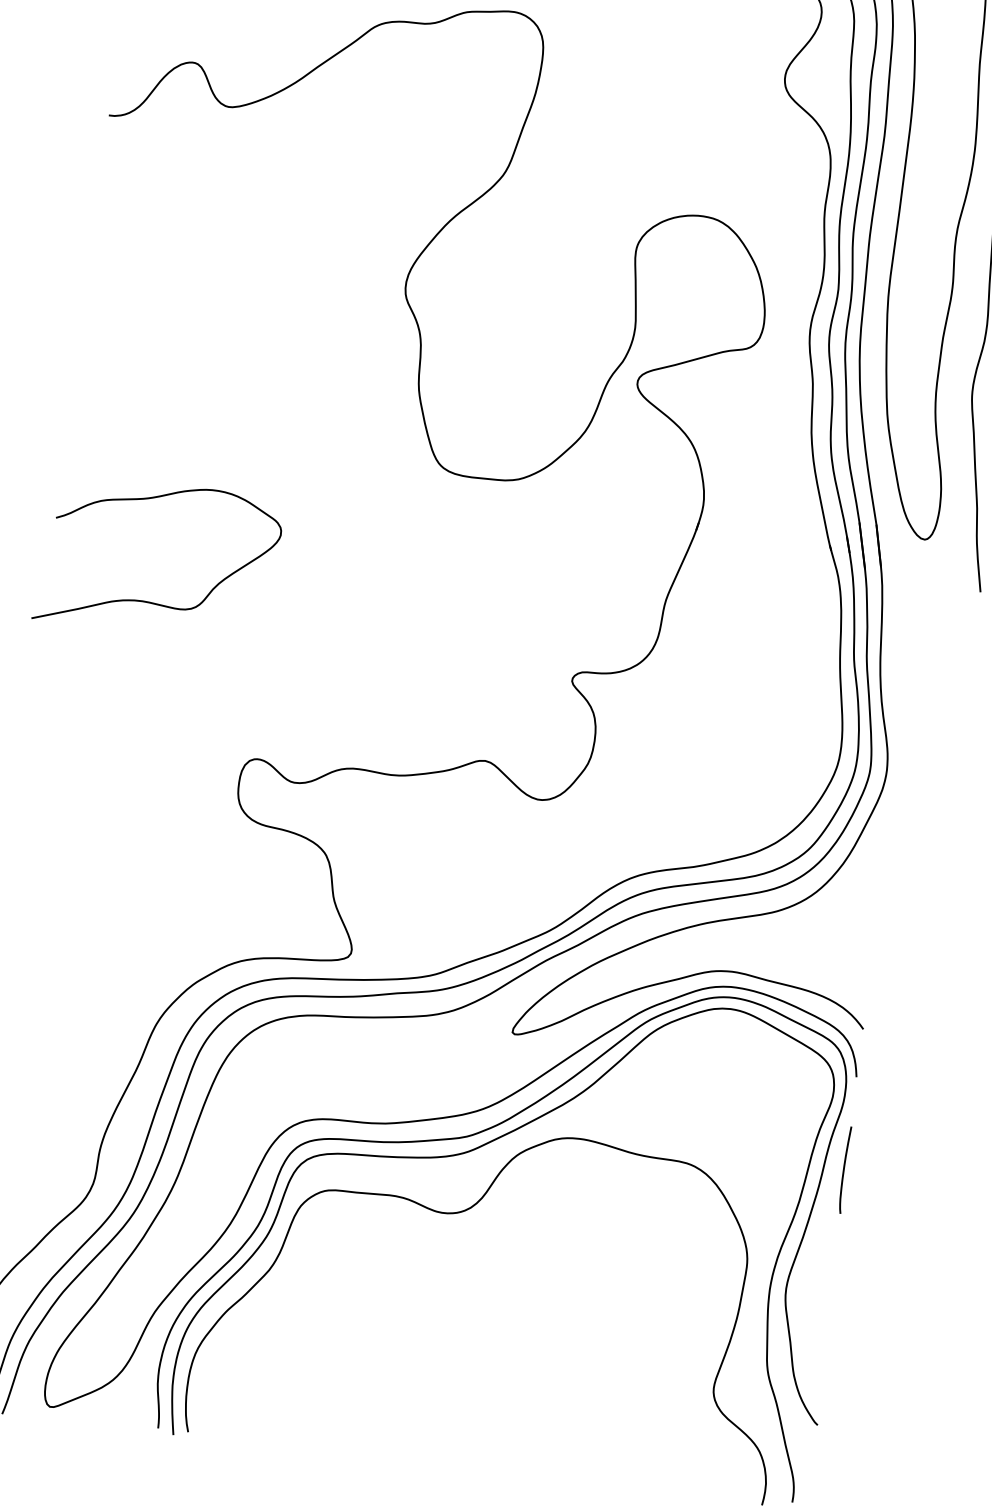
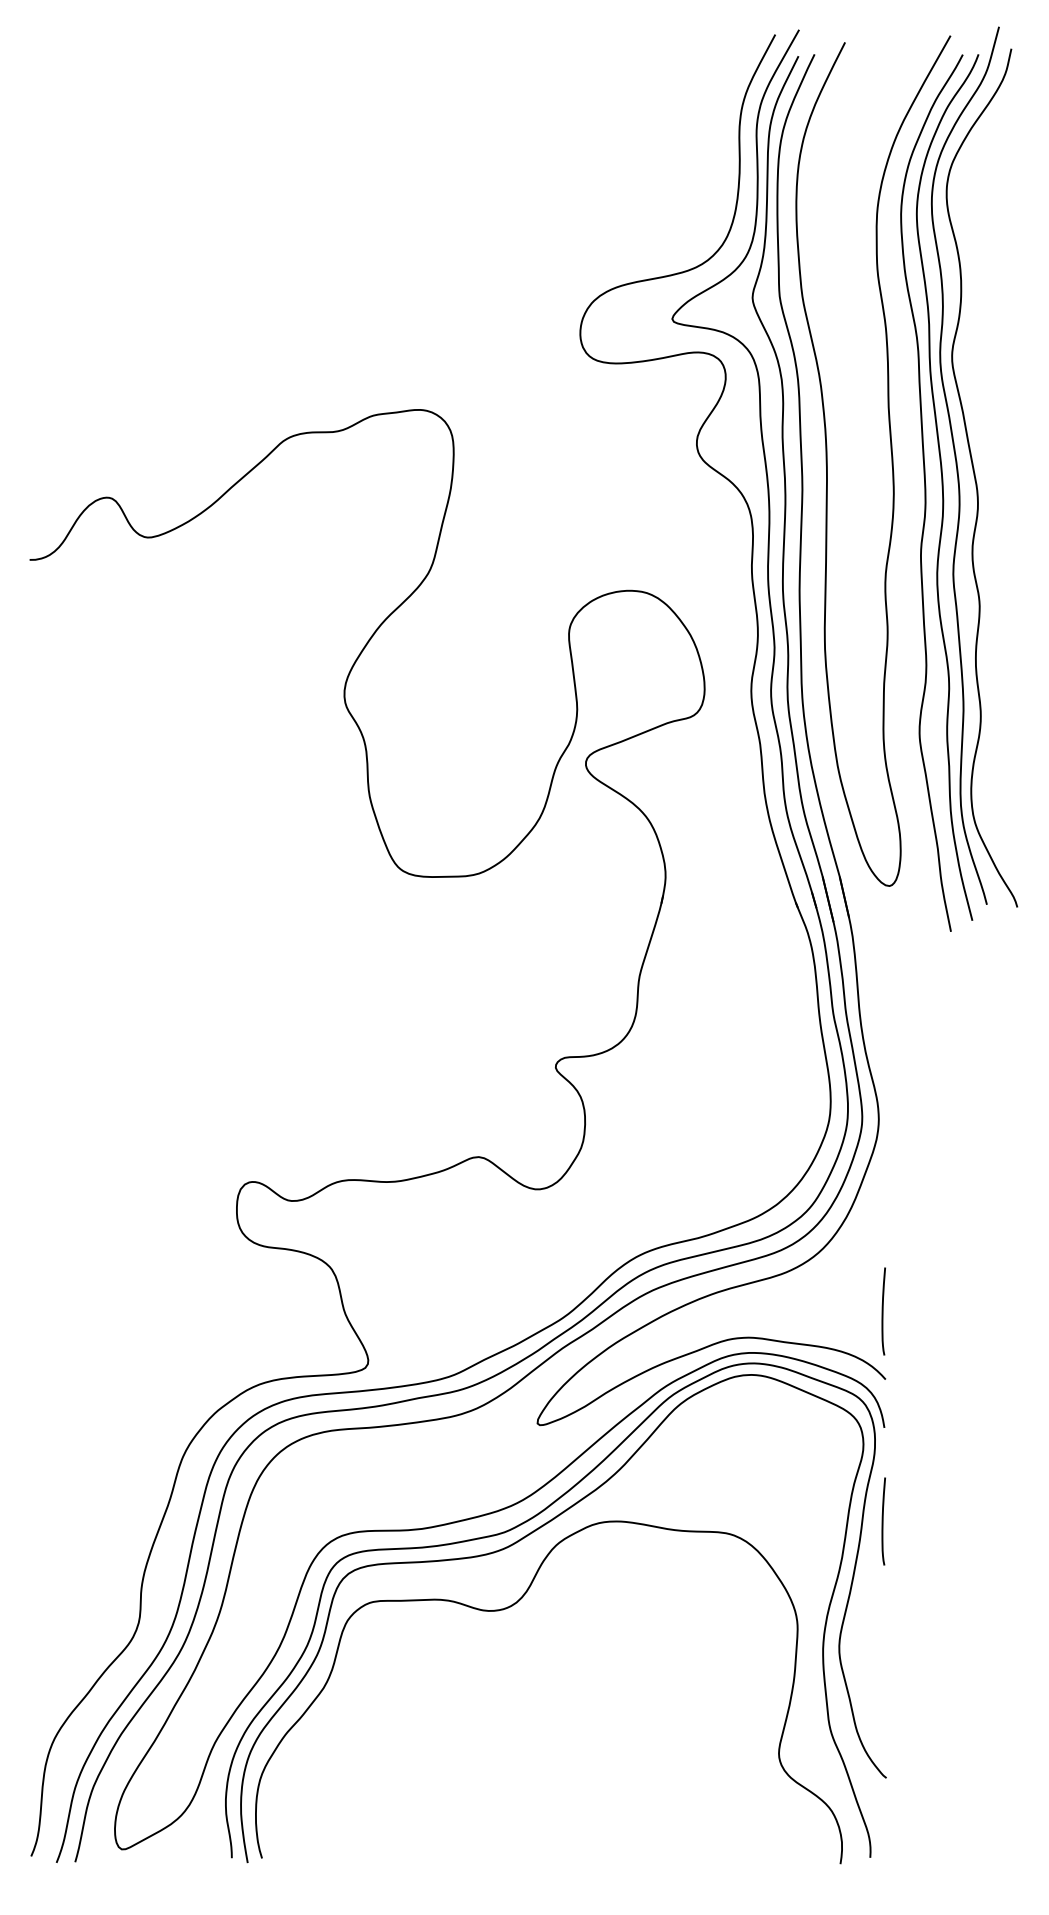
curve: (146, 600) -> (123, 1037), removed
curve: (869, 961) -> (883, 1311), added

